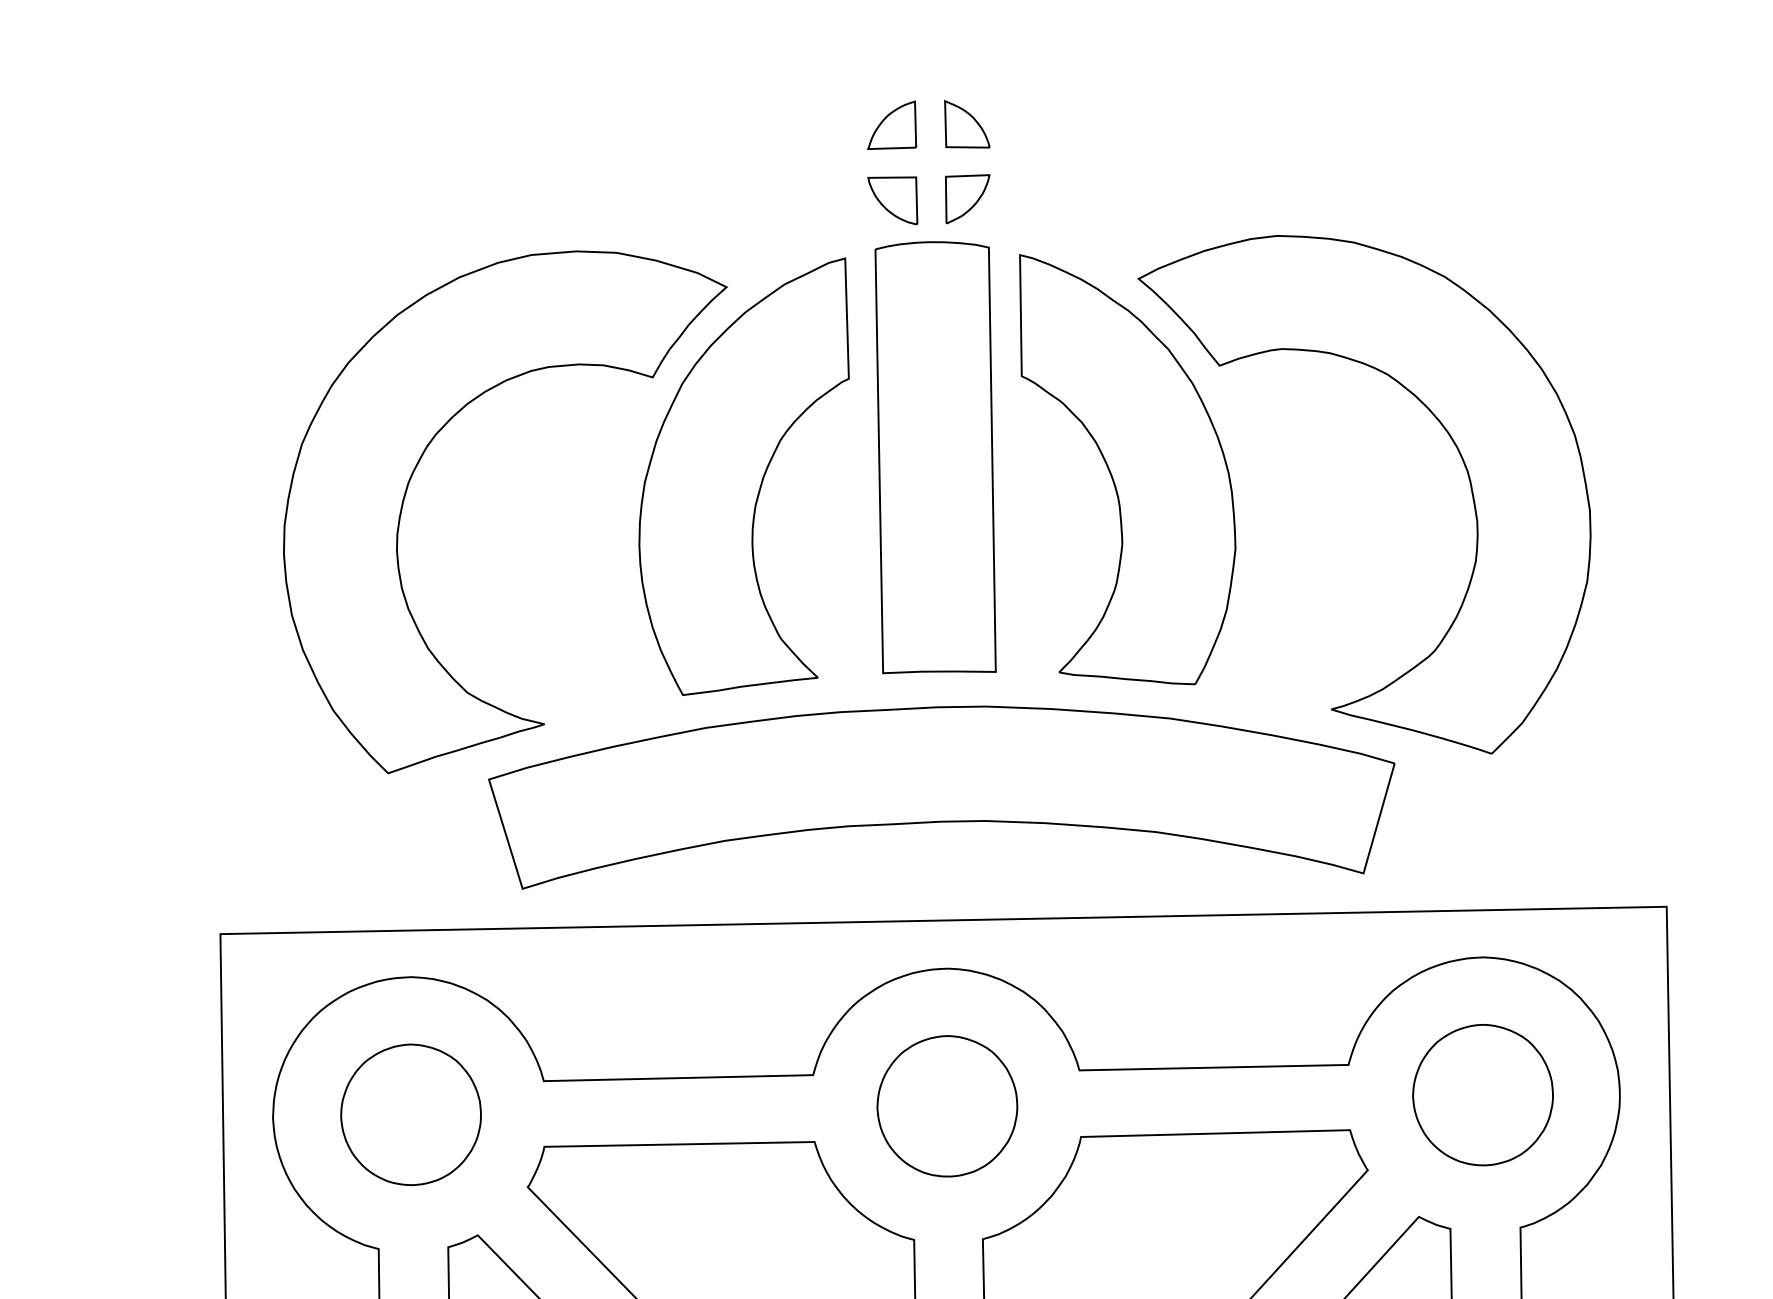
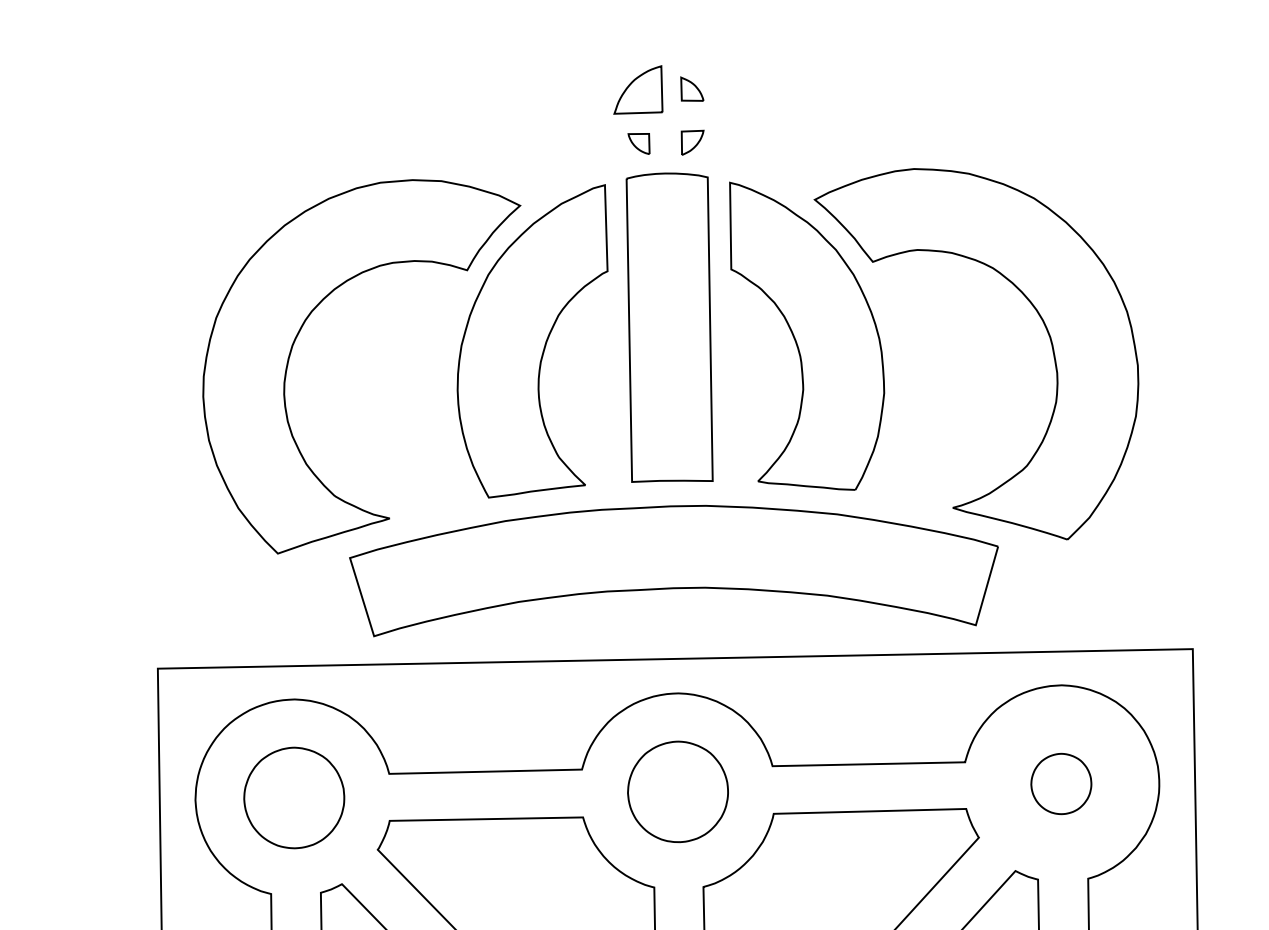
part: (892, 124) -> (638, 89), size x1.4
part: (967, 124) -> (692, 89), size x0.7
part: (967, 199) -> (692, 142), size x0.7
part: (892, 200) -> (638, 143), size x0.6
part: (1482, 1095) -> (1060, 784), size x0.6

